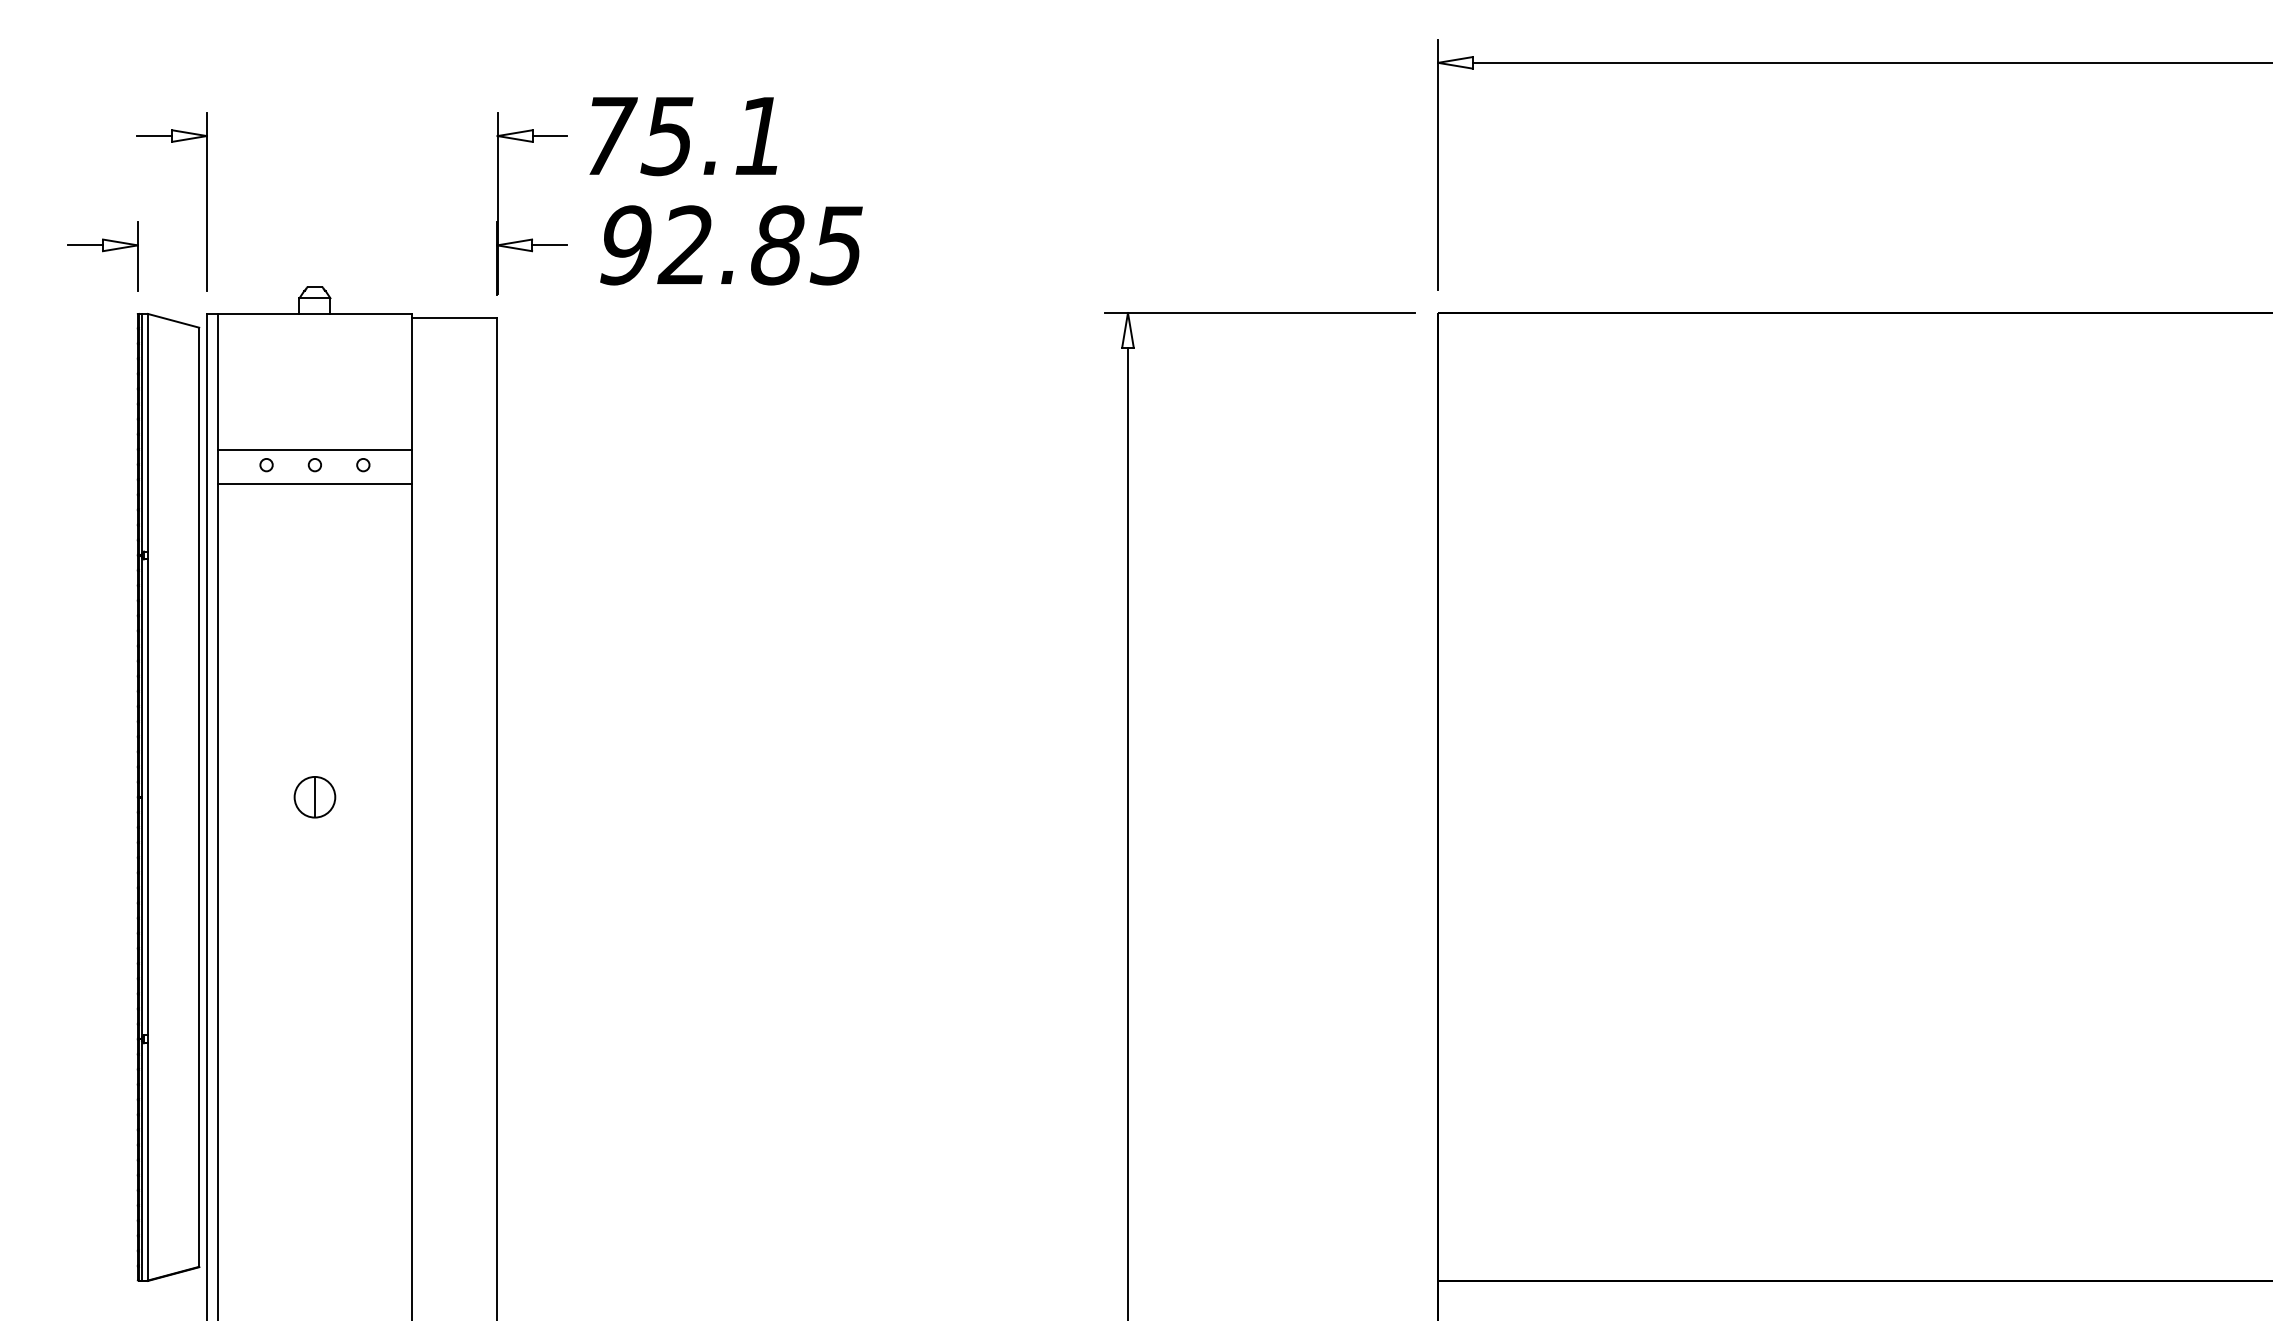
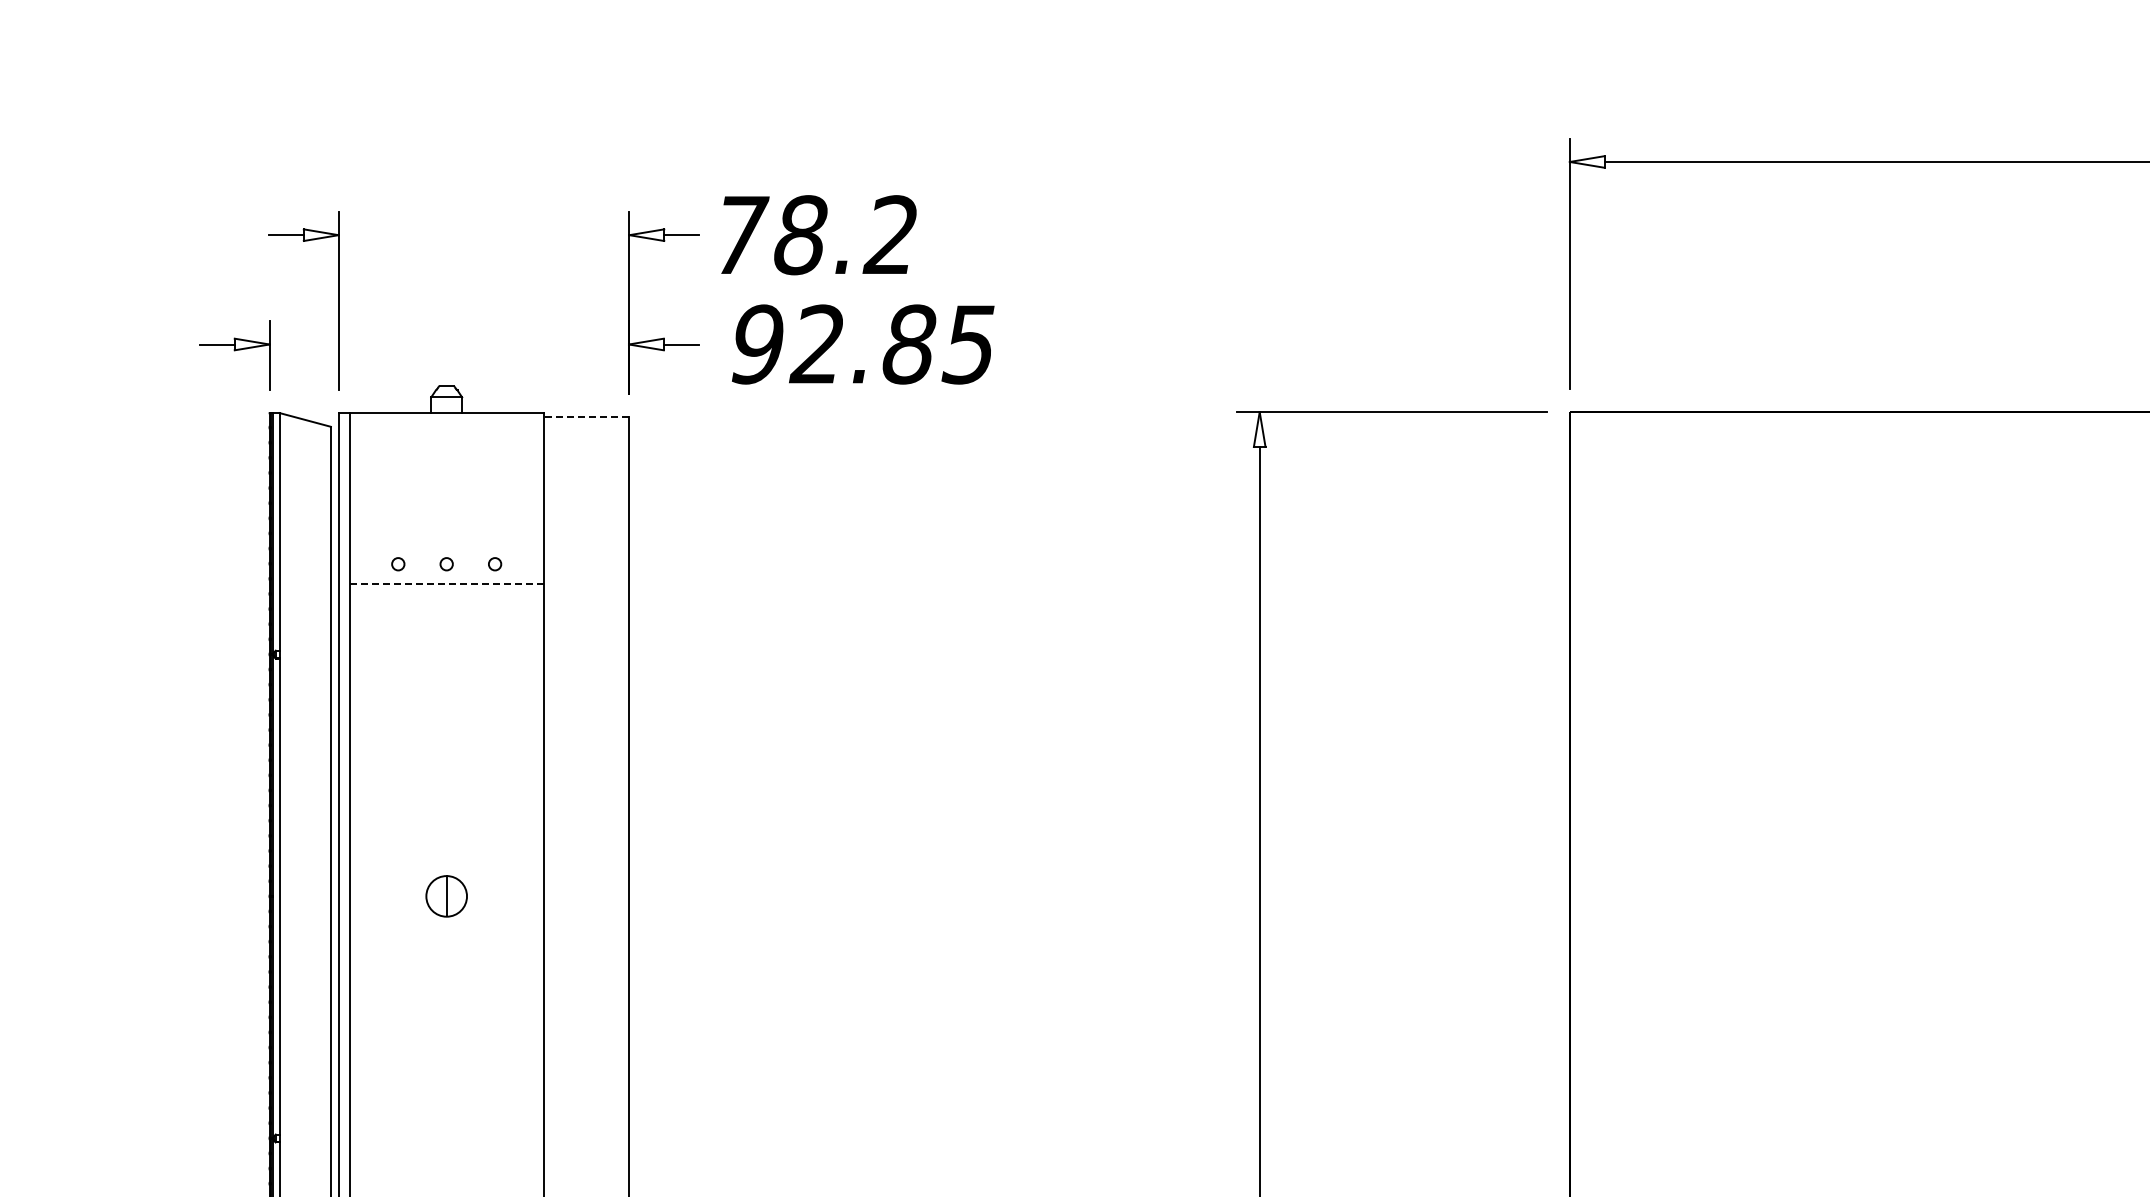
text: (712, 136) -> (844, 235), 75.1 -> 78.2
line: (454, 318) -> (586, 417), solid -> dashed
line: (314, 449) -> (446, 548), removed
line: (314, 484) -> (446, 583), solid -> dashed

